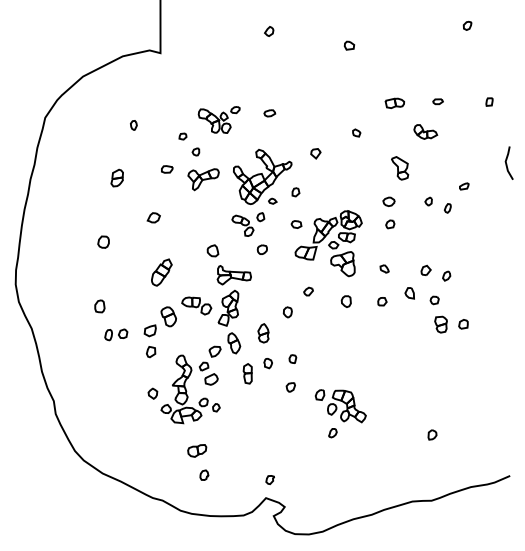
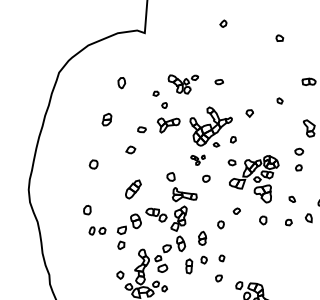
part: (133, 125) -> (121, 83), size x1.6
part: (167, 169) -> (142, 129), moved
part: (248, 224) -> (197, 160), size x0.6

